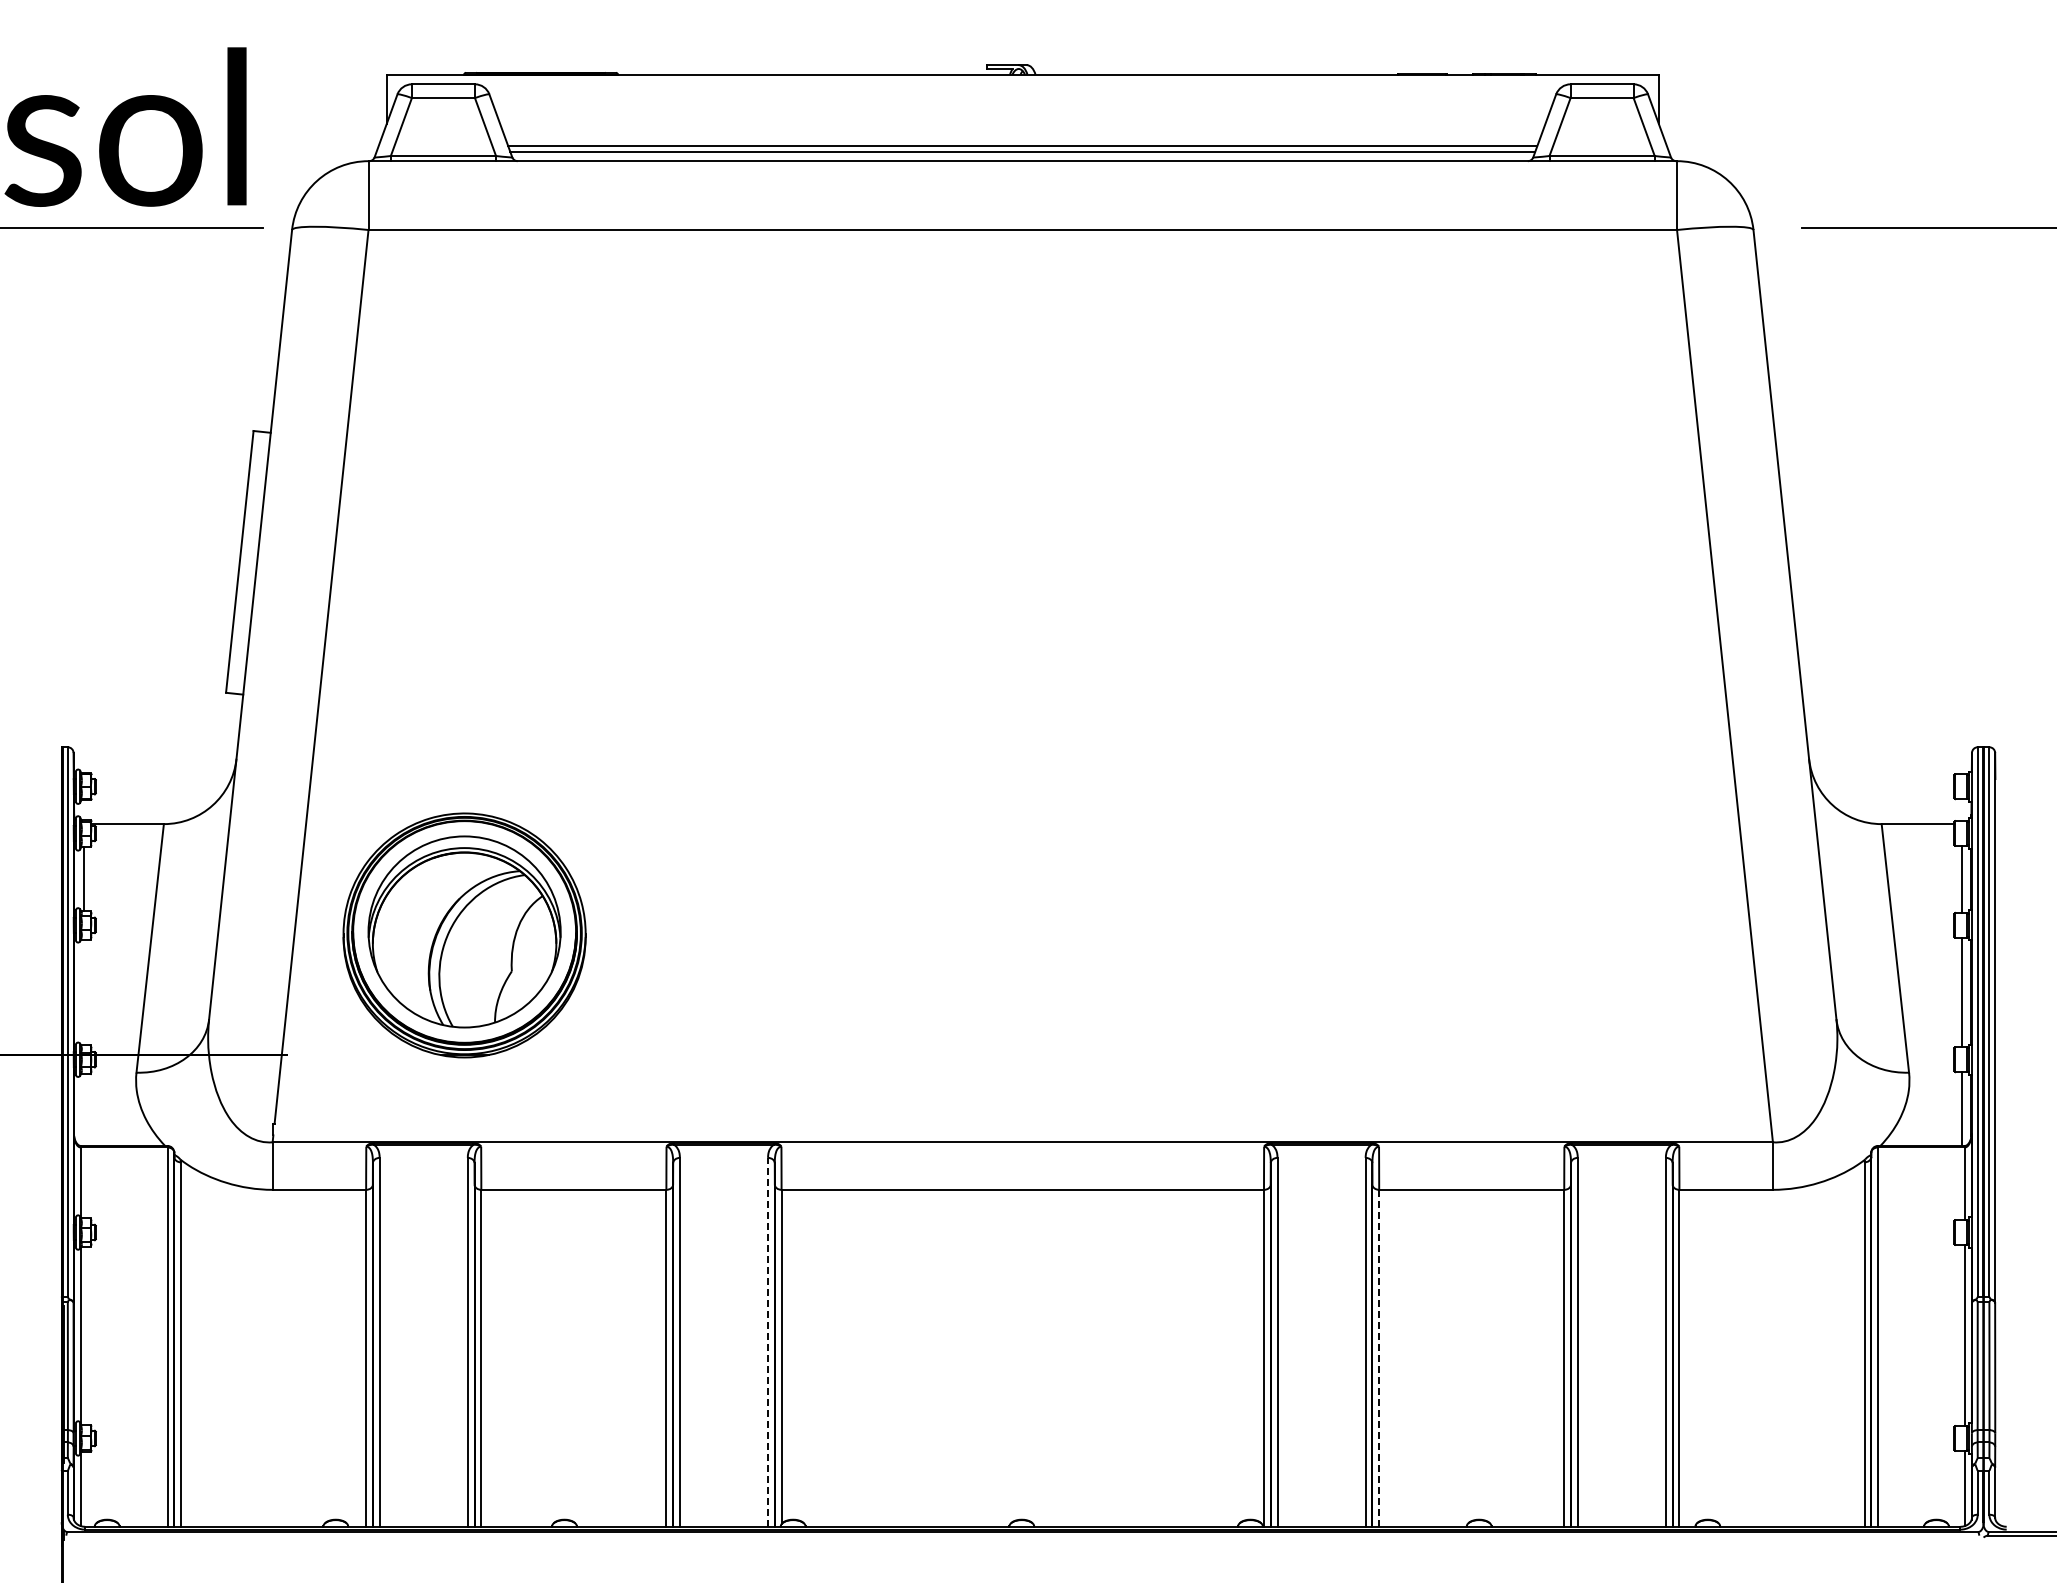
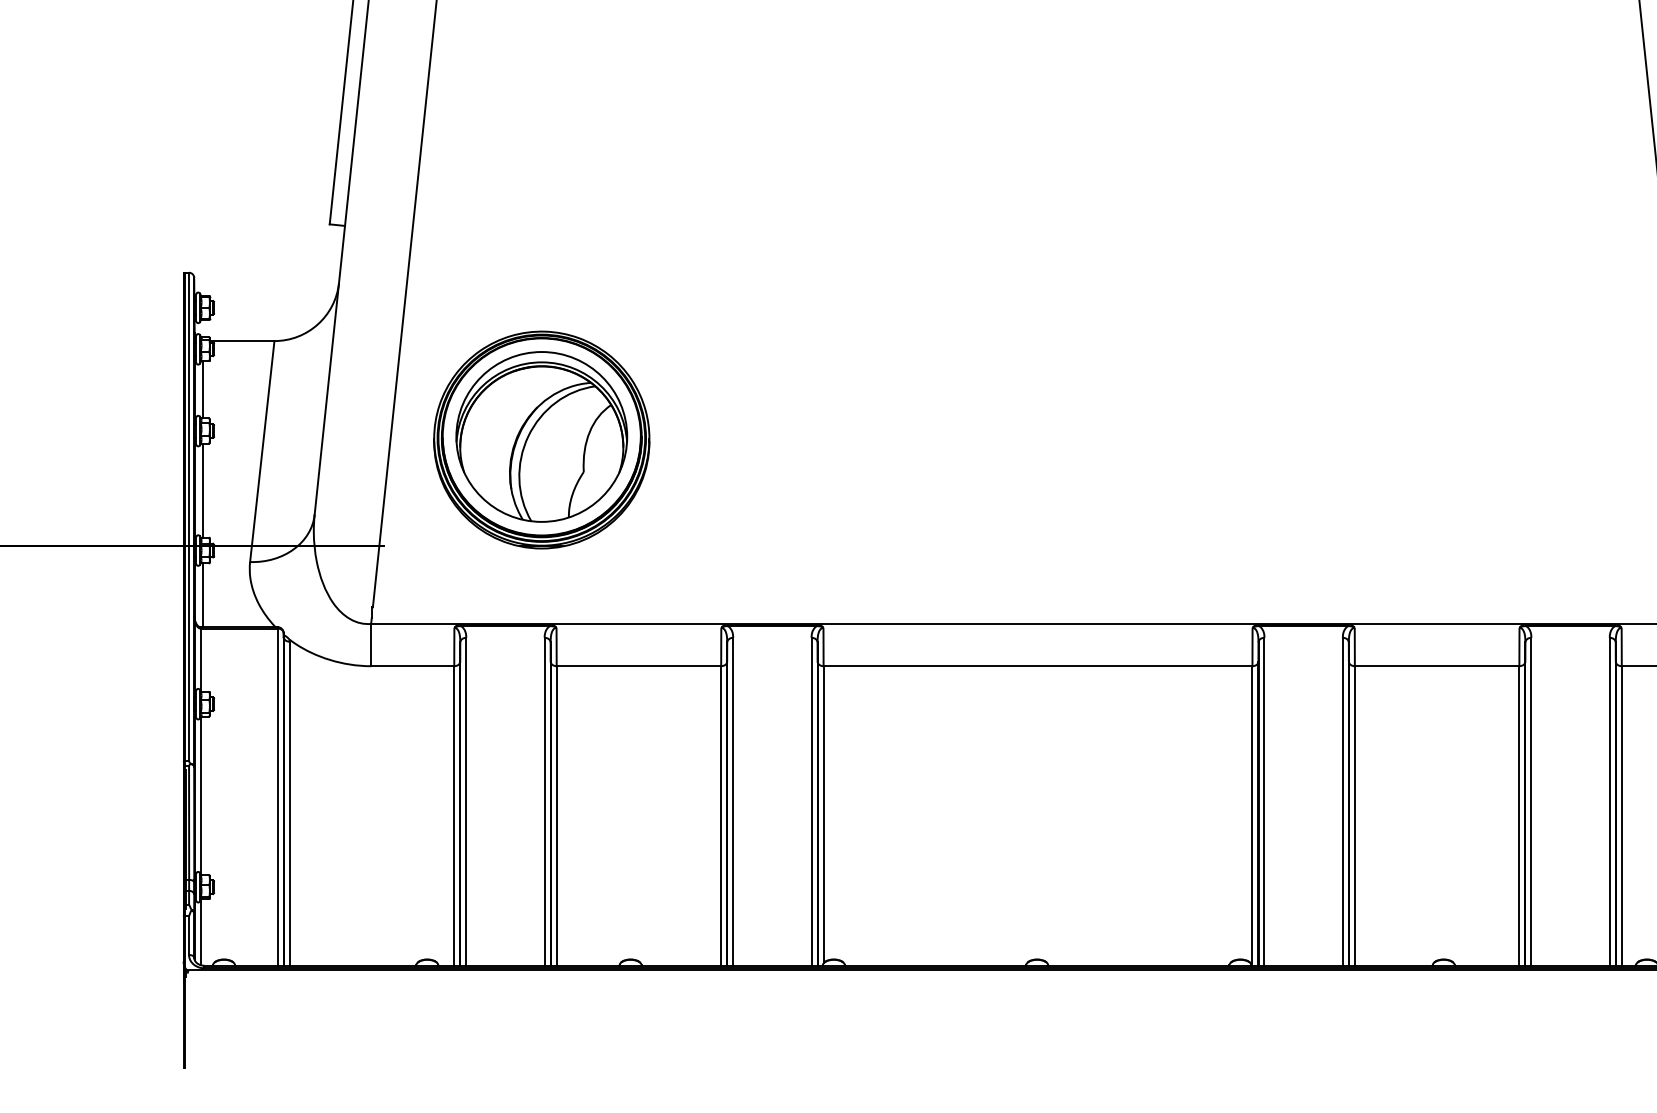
line: (83, 992) -> (202, 490), added
line: (83, 1109) -> (202, 594), added
line: (768, 1341) -> (811, 801), dashed -> solid
line: (1379, 1358) -> (1355, 816), dashed -> solid

